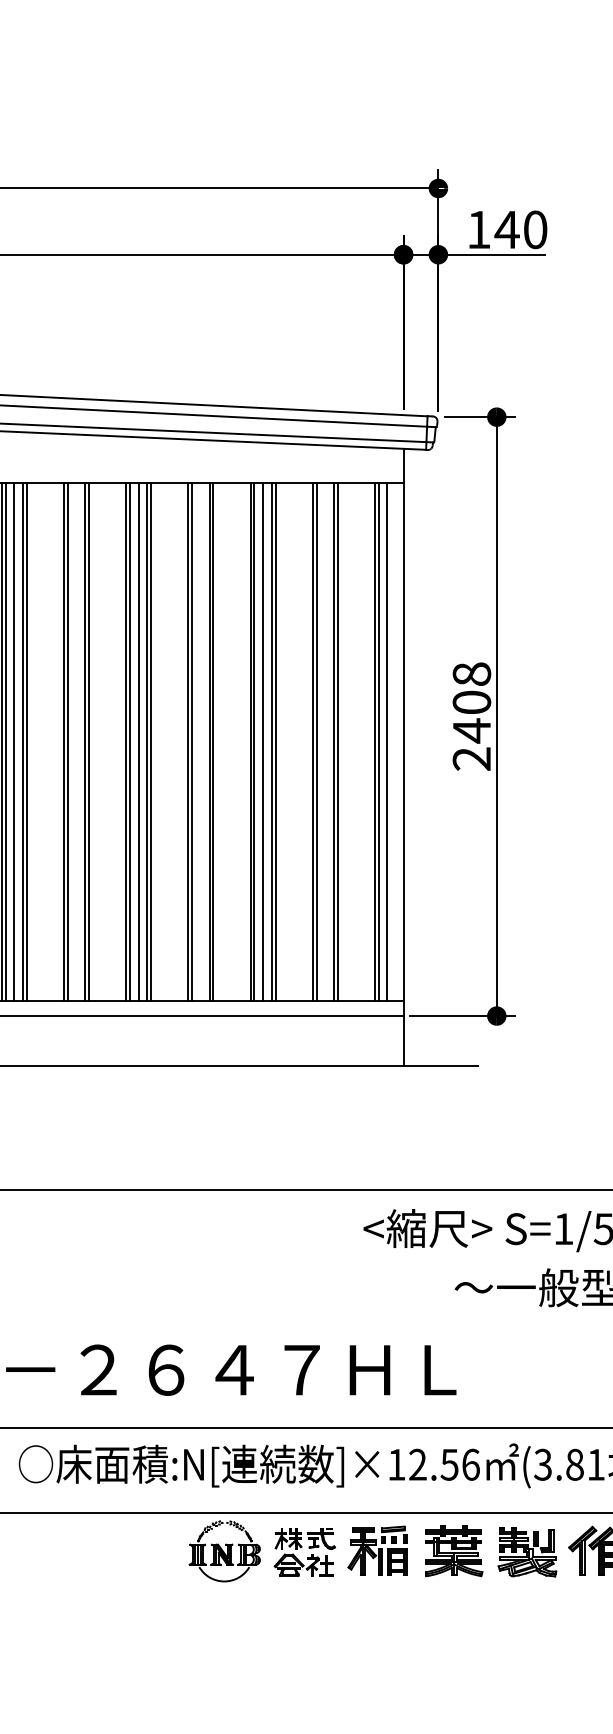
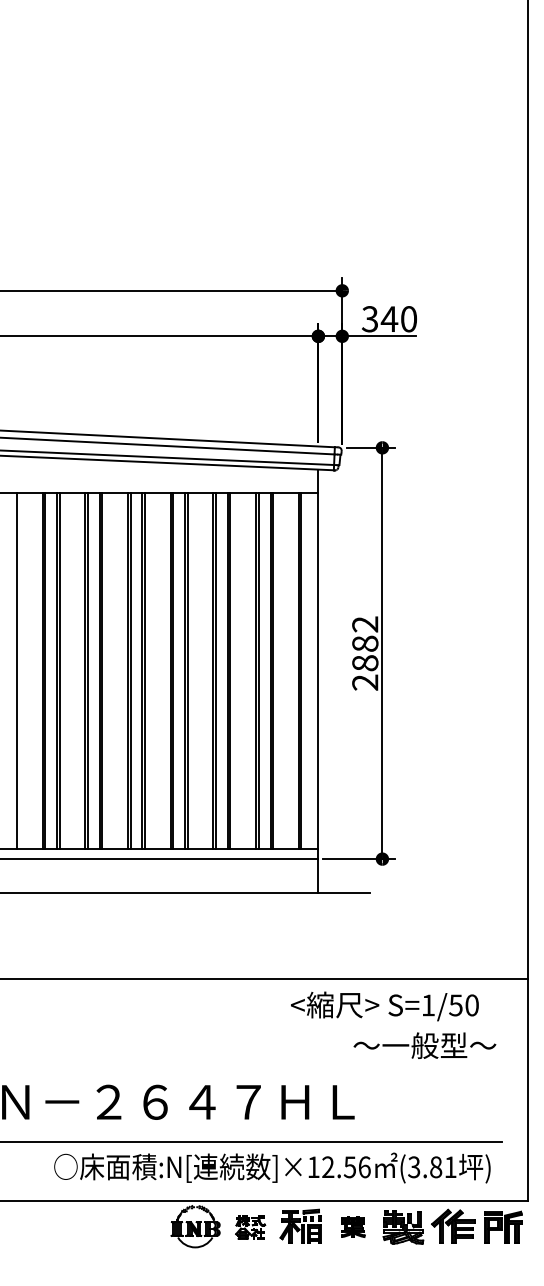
text: (478, 230) -> (369, 319), 140 -> 340
text: (472, 703) -> (365, 644), 2408 -> 2882
line: (14, 741) -> (51, 670), removed
line: (138, 741) -> (136, 670), removed
line: (262, 741) -> (221, 670), removed
line: (387, 741) -> (307, 670), removed
part: (454, 1551) -> (353, 1226), size x0.6
part: (304, 1552) -> (250, 1227), size x0.7

